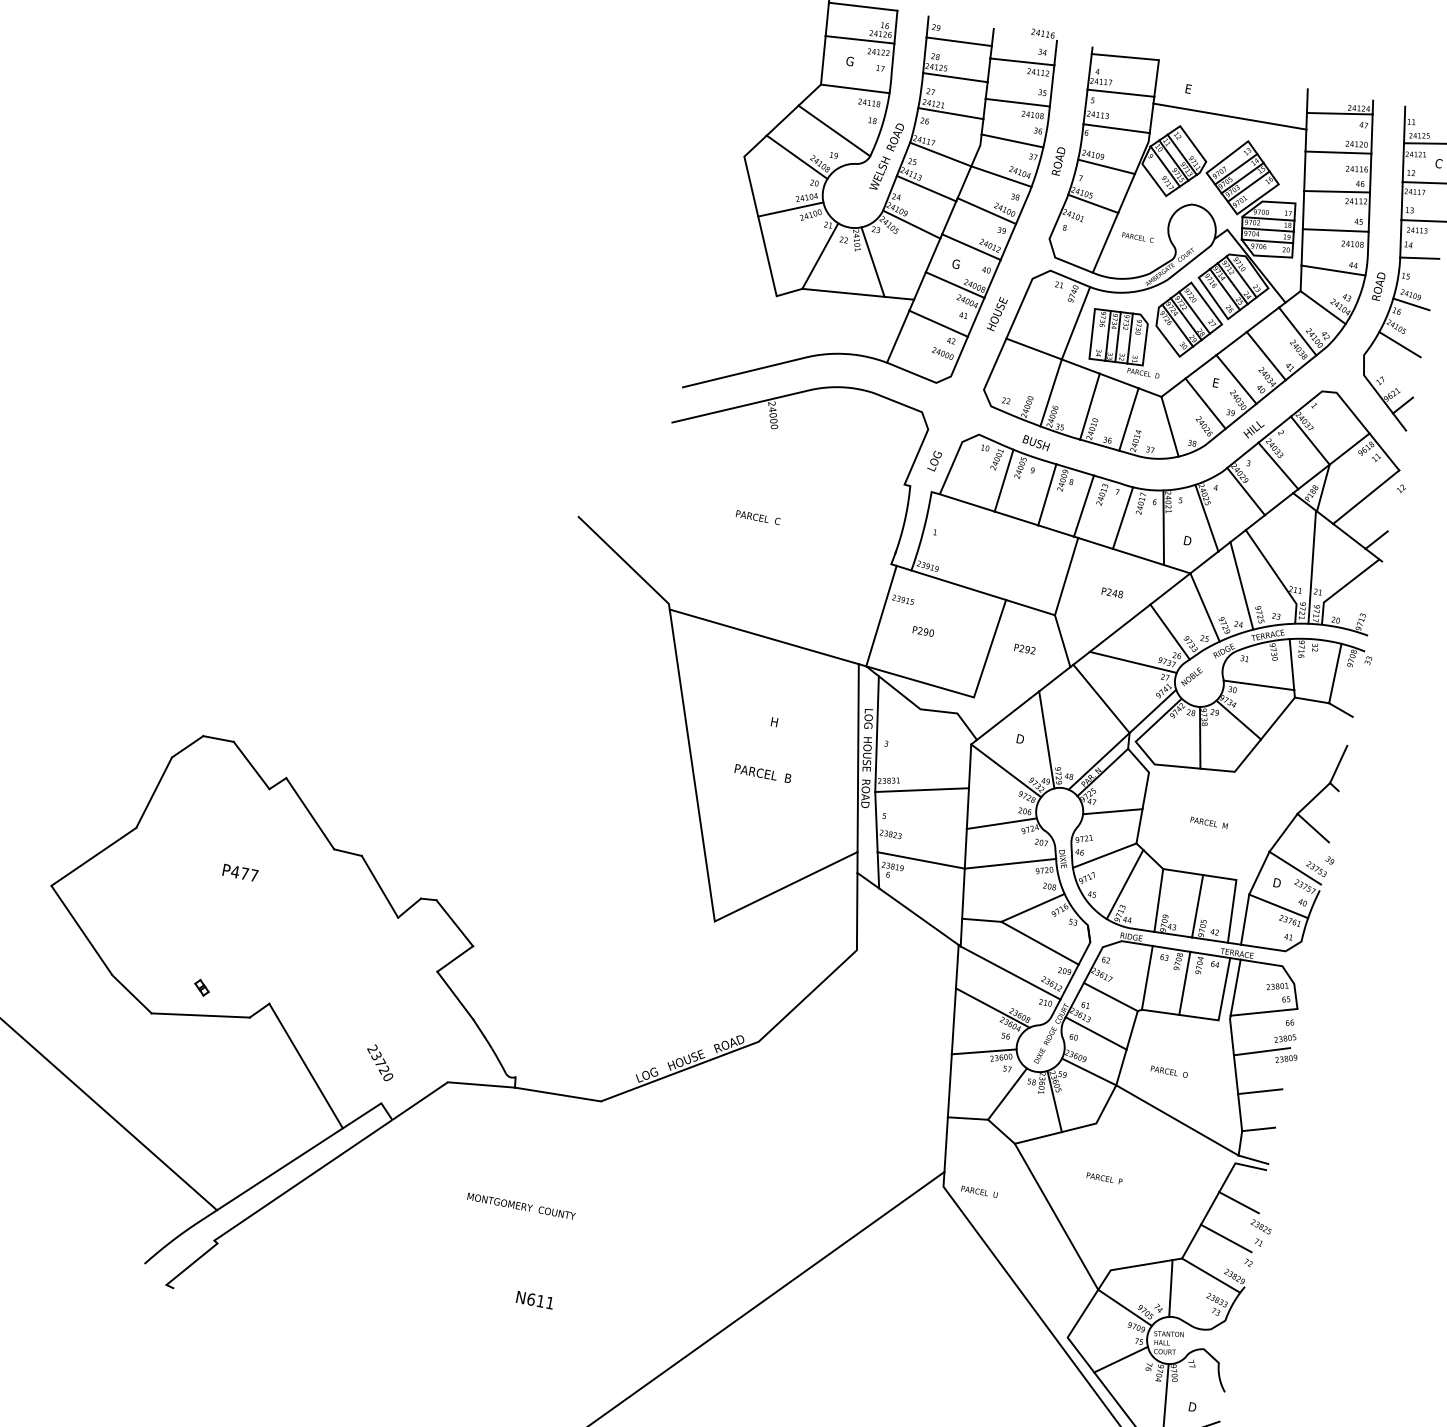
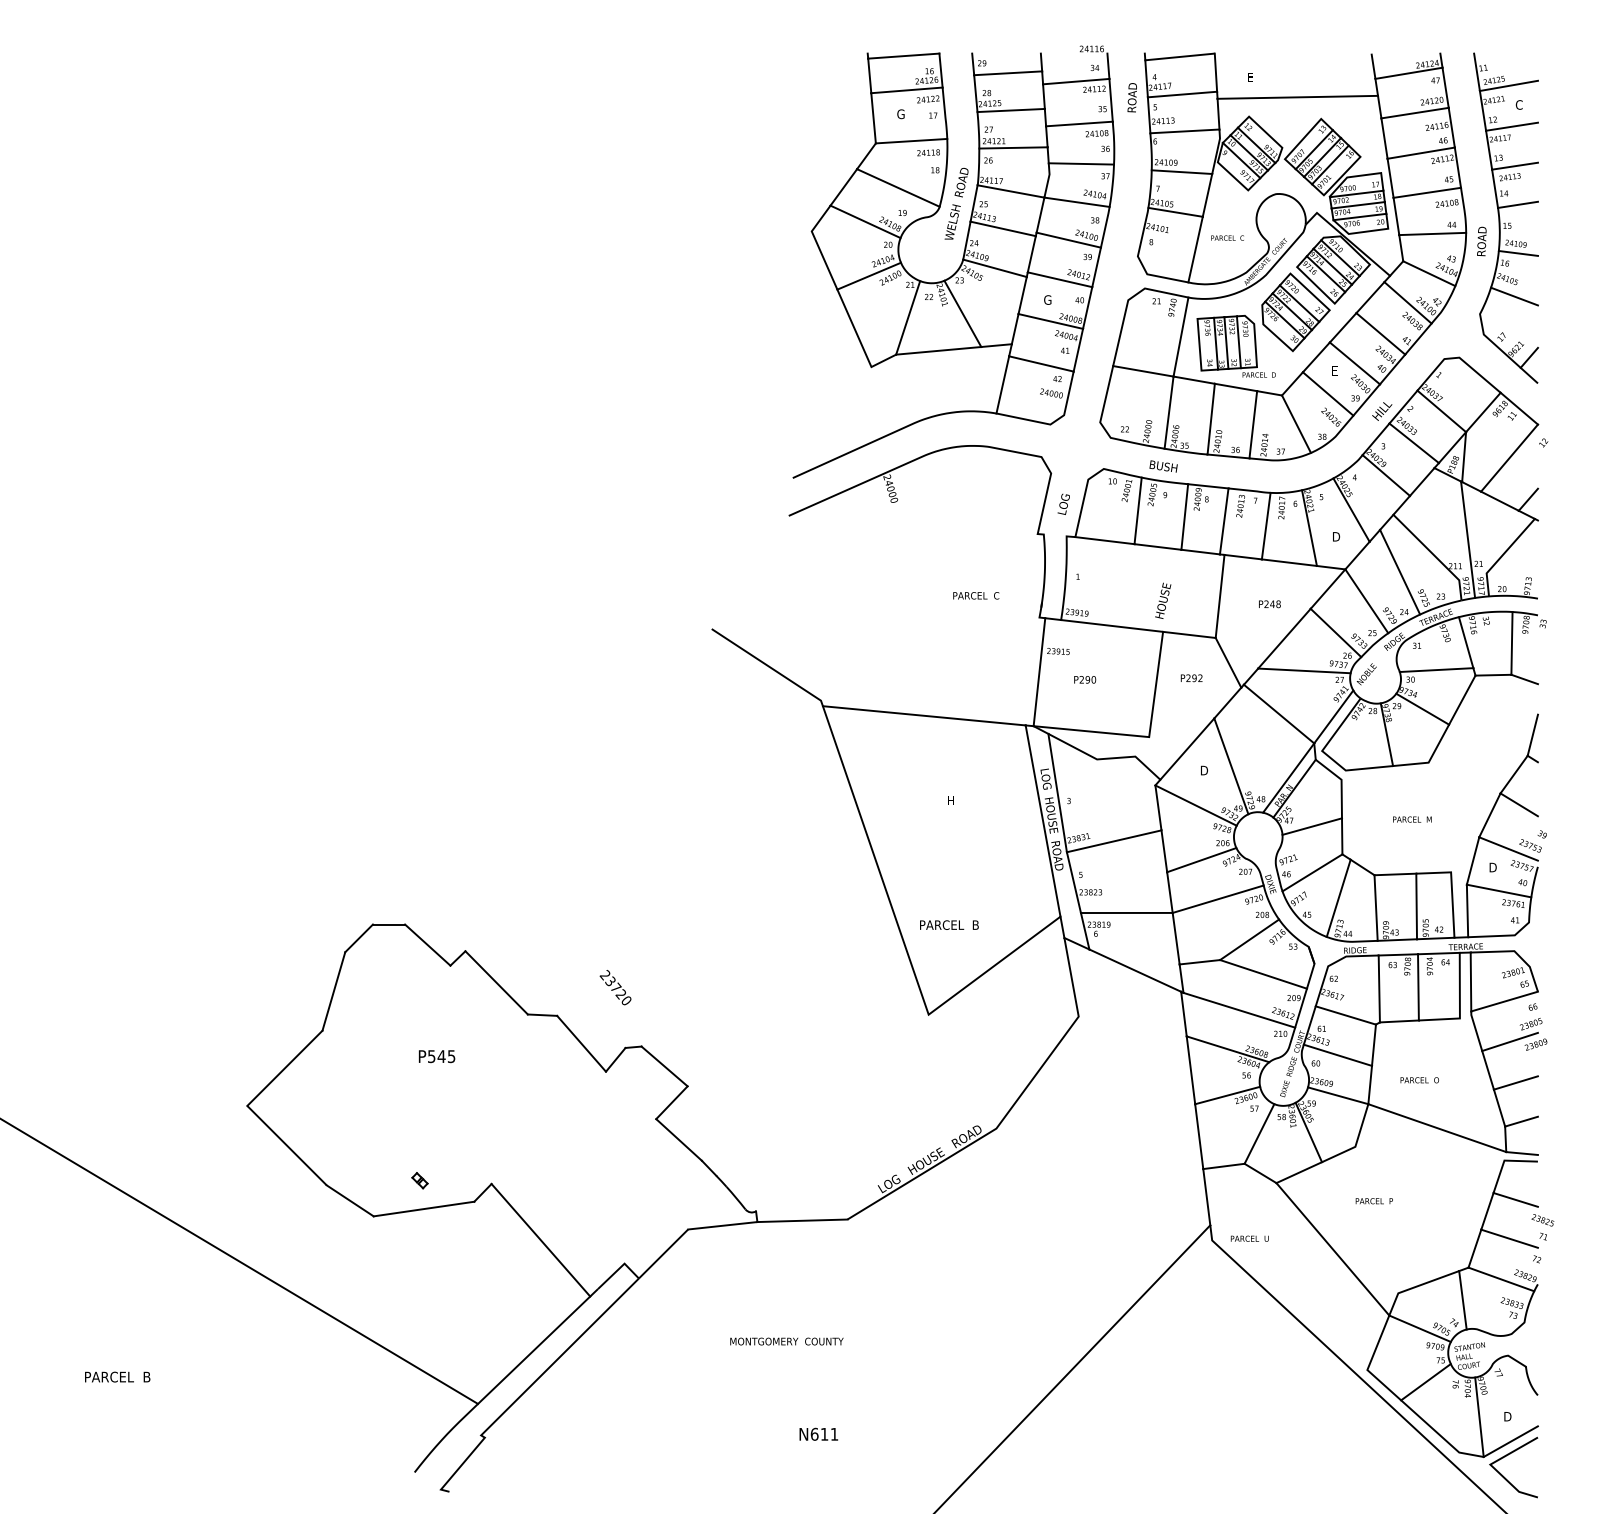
text: (1057, 160) -> (1131, 97), moved
text: (997, 313) -> (1163, 600), moved
text: (758, 517) -> (976, 595), moved
text: (763, 773) -> (949, 924), moved
text: (244, 873) -> (441, 1056), P477 -> P545
text: (380, 1062) -> (615, 987), moved

